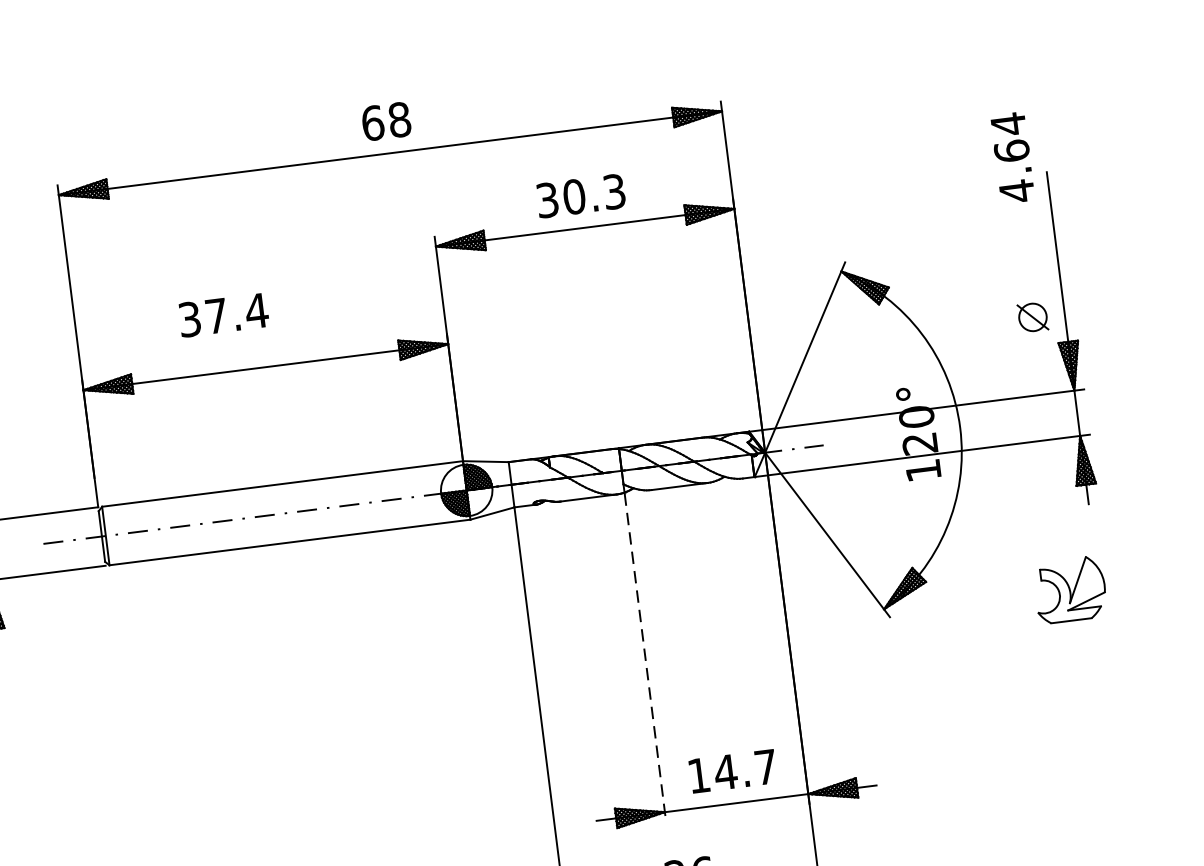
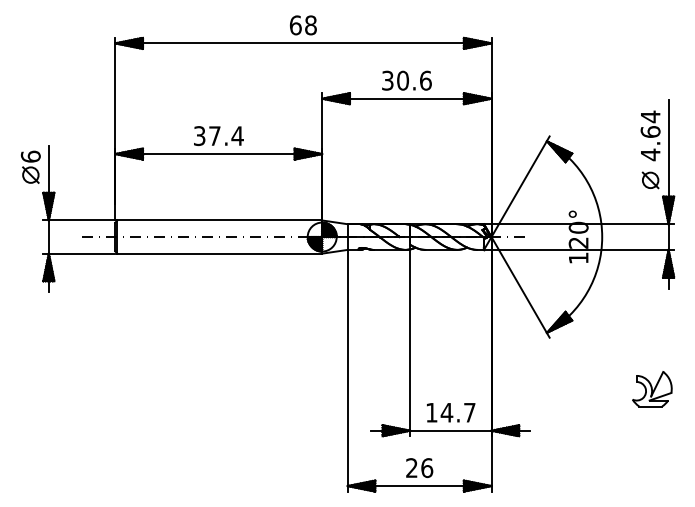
text: (1012, 157) -> (650, 135), moved
text: (613, 191) -> (425, 80), 30.3 -> 30.6
text: (222, 314) -> (218, 135), moved
part: (1070, 590) -> (652, 389), moved
line: (646, 658) -> (410, 343), dashed -> solid

